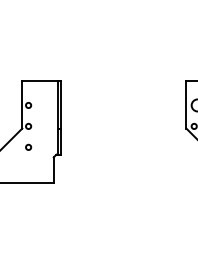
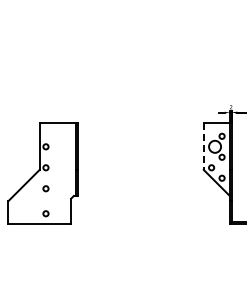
line: (186, 105) -> (203, 146), solid -> dashed
circle: (28, 172) -> (45, 213), added

